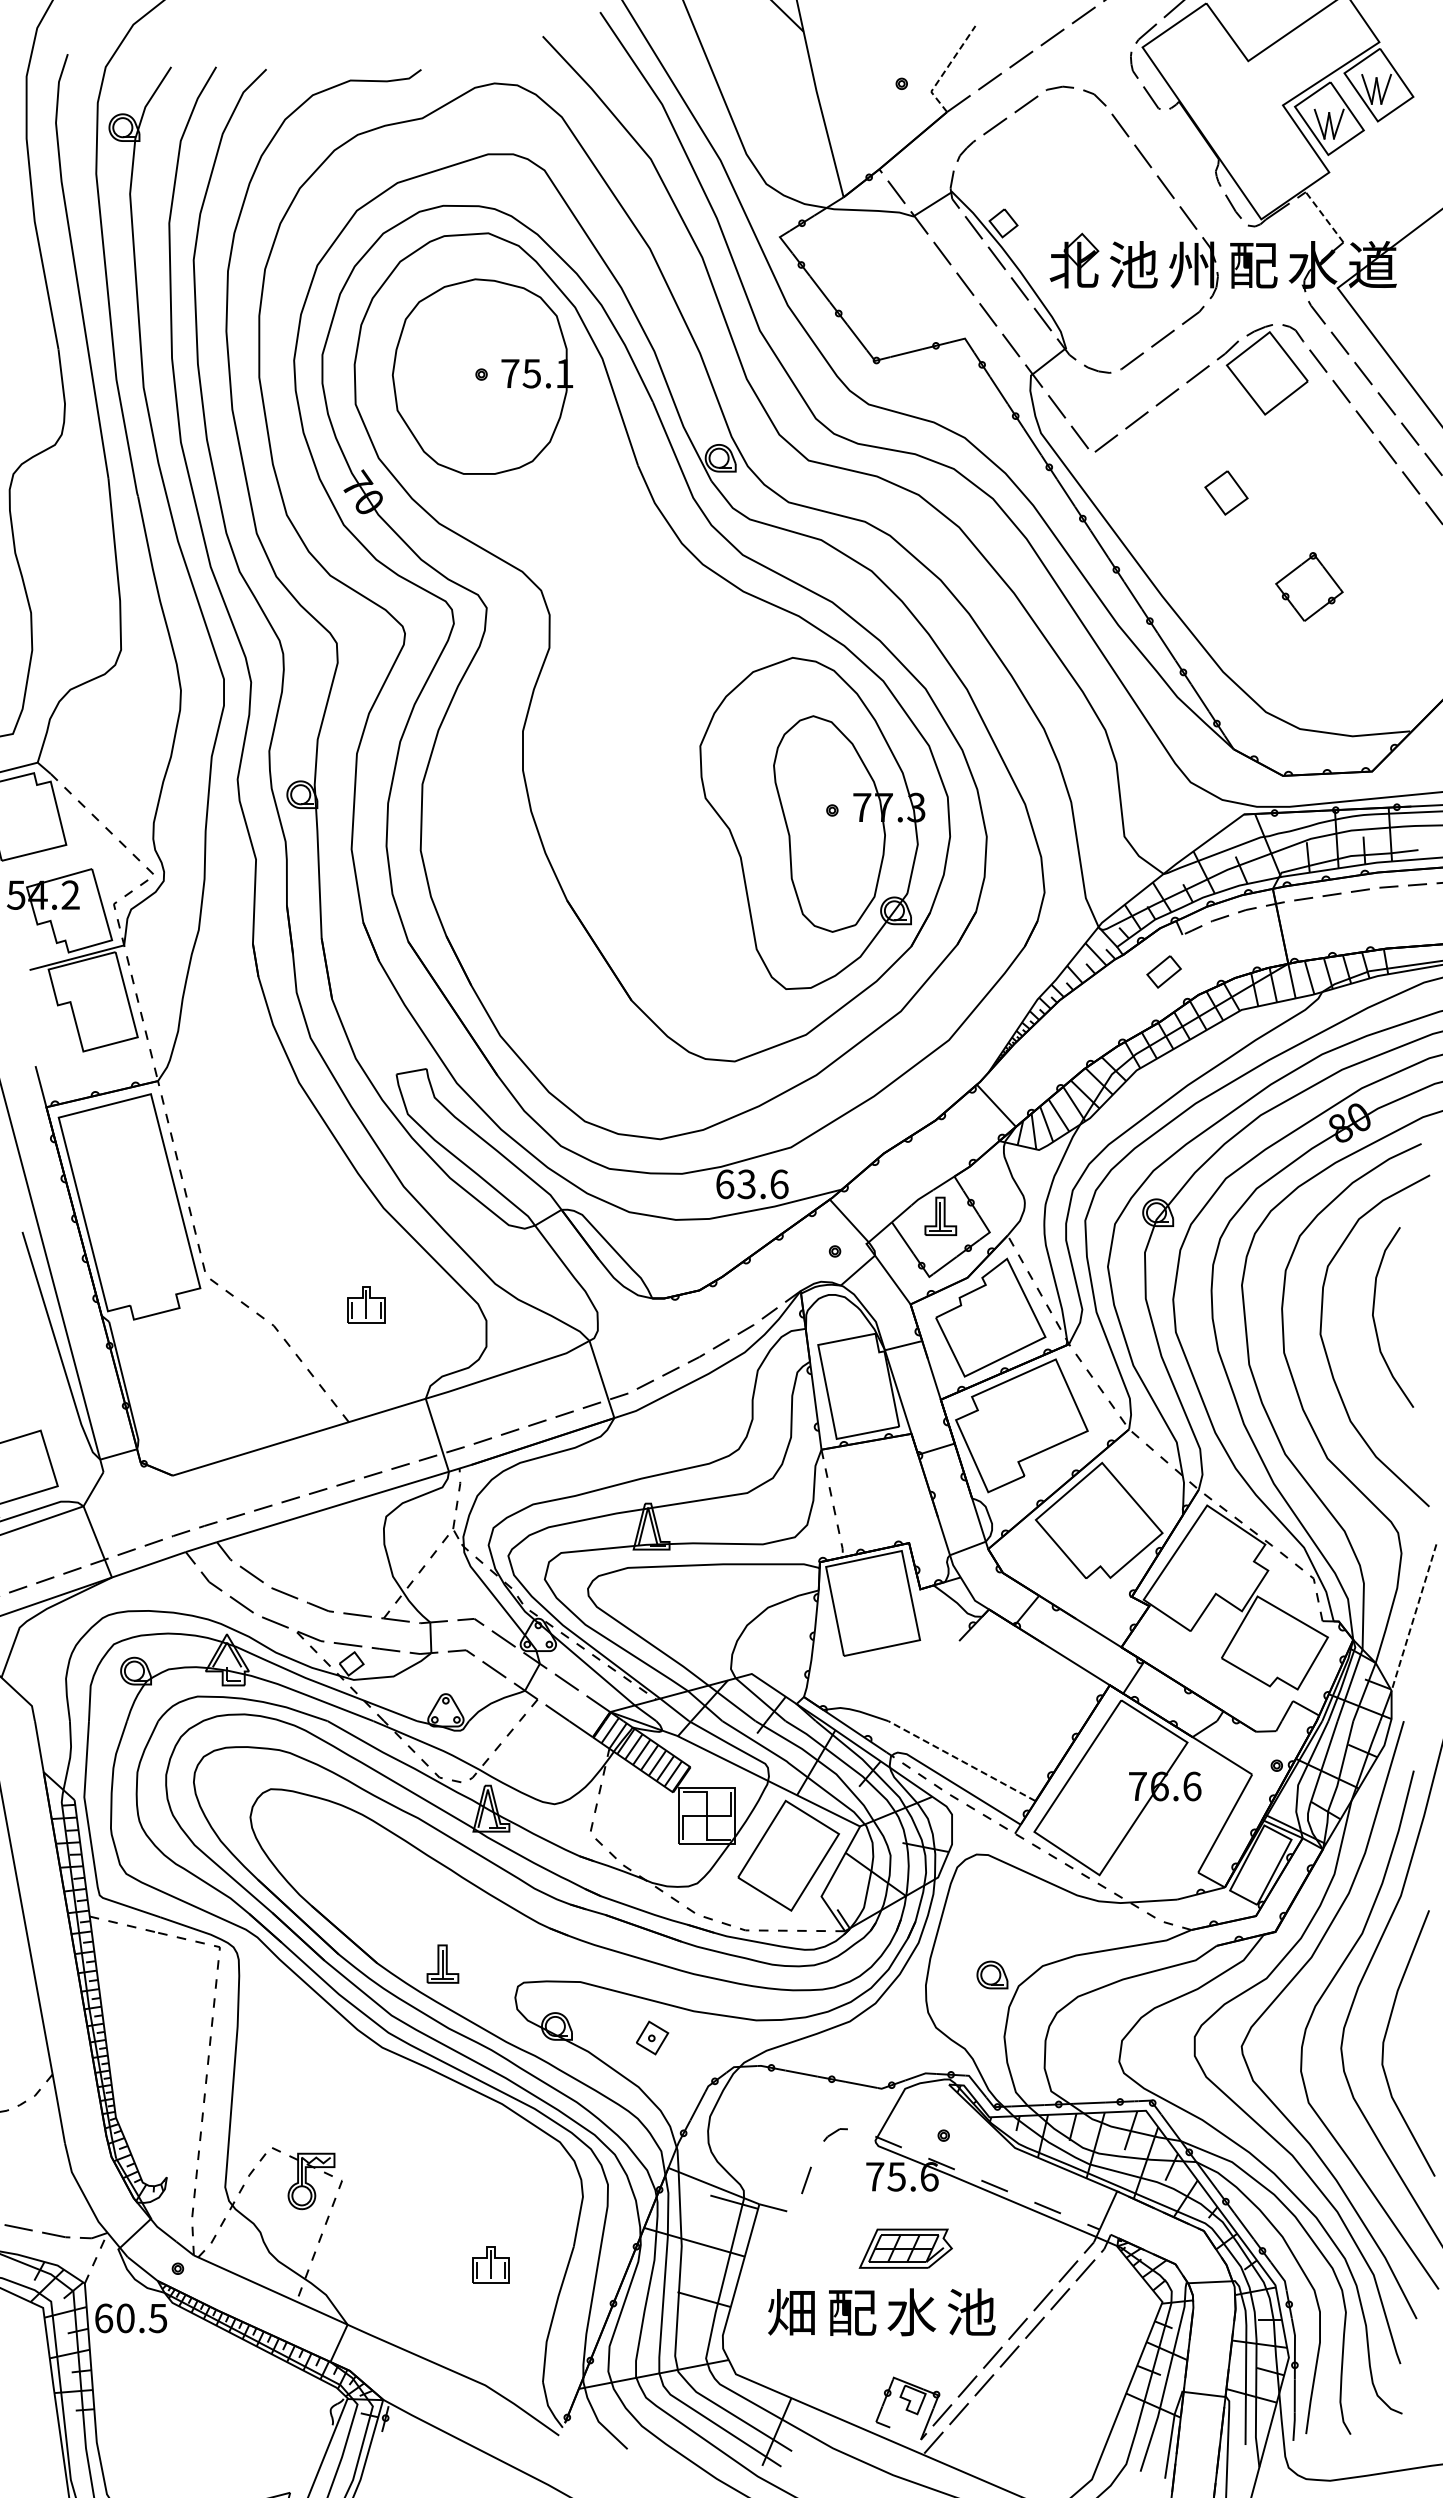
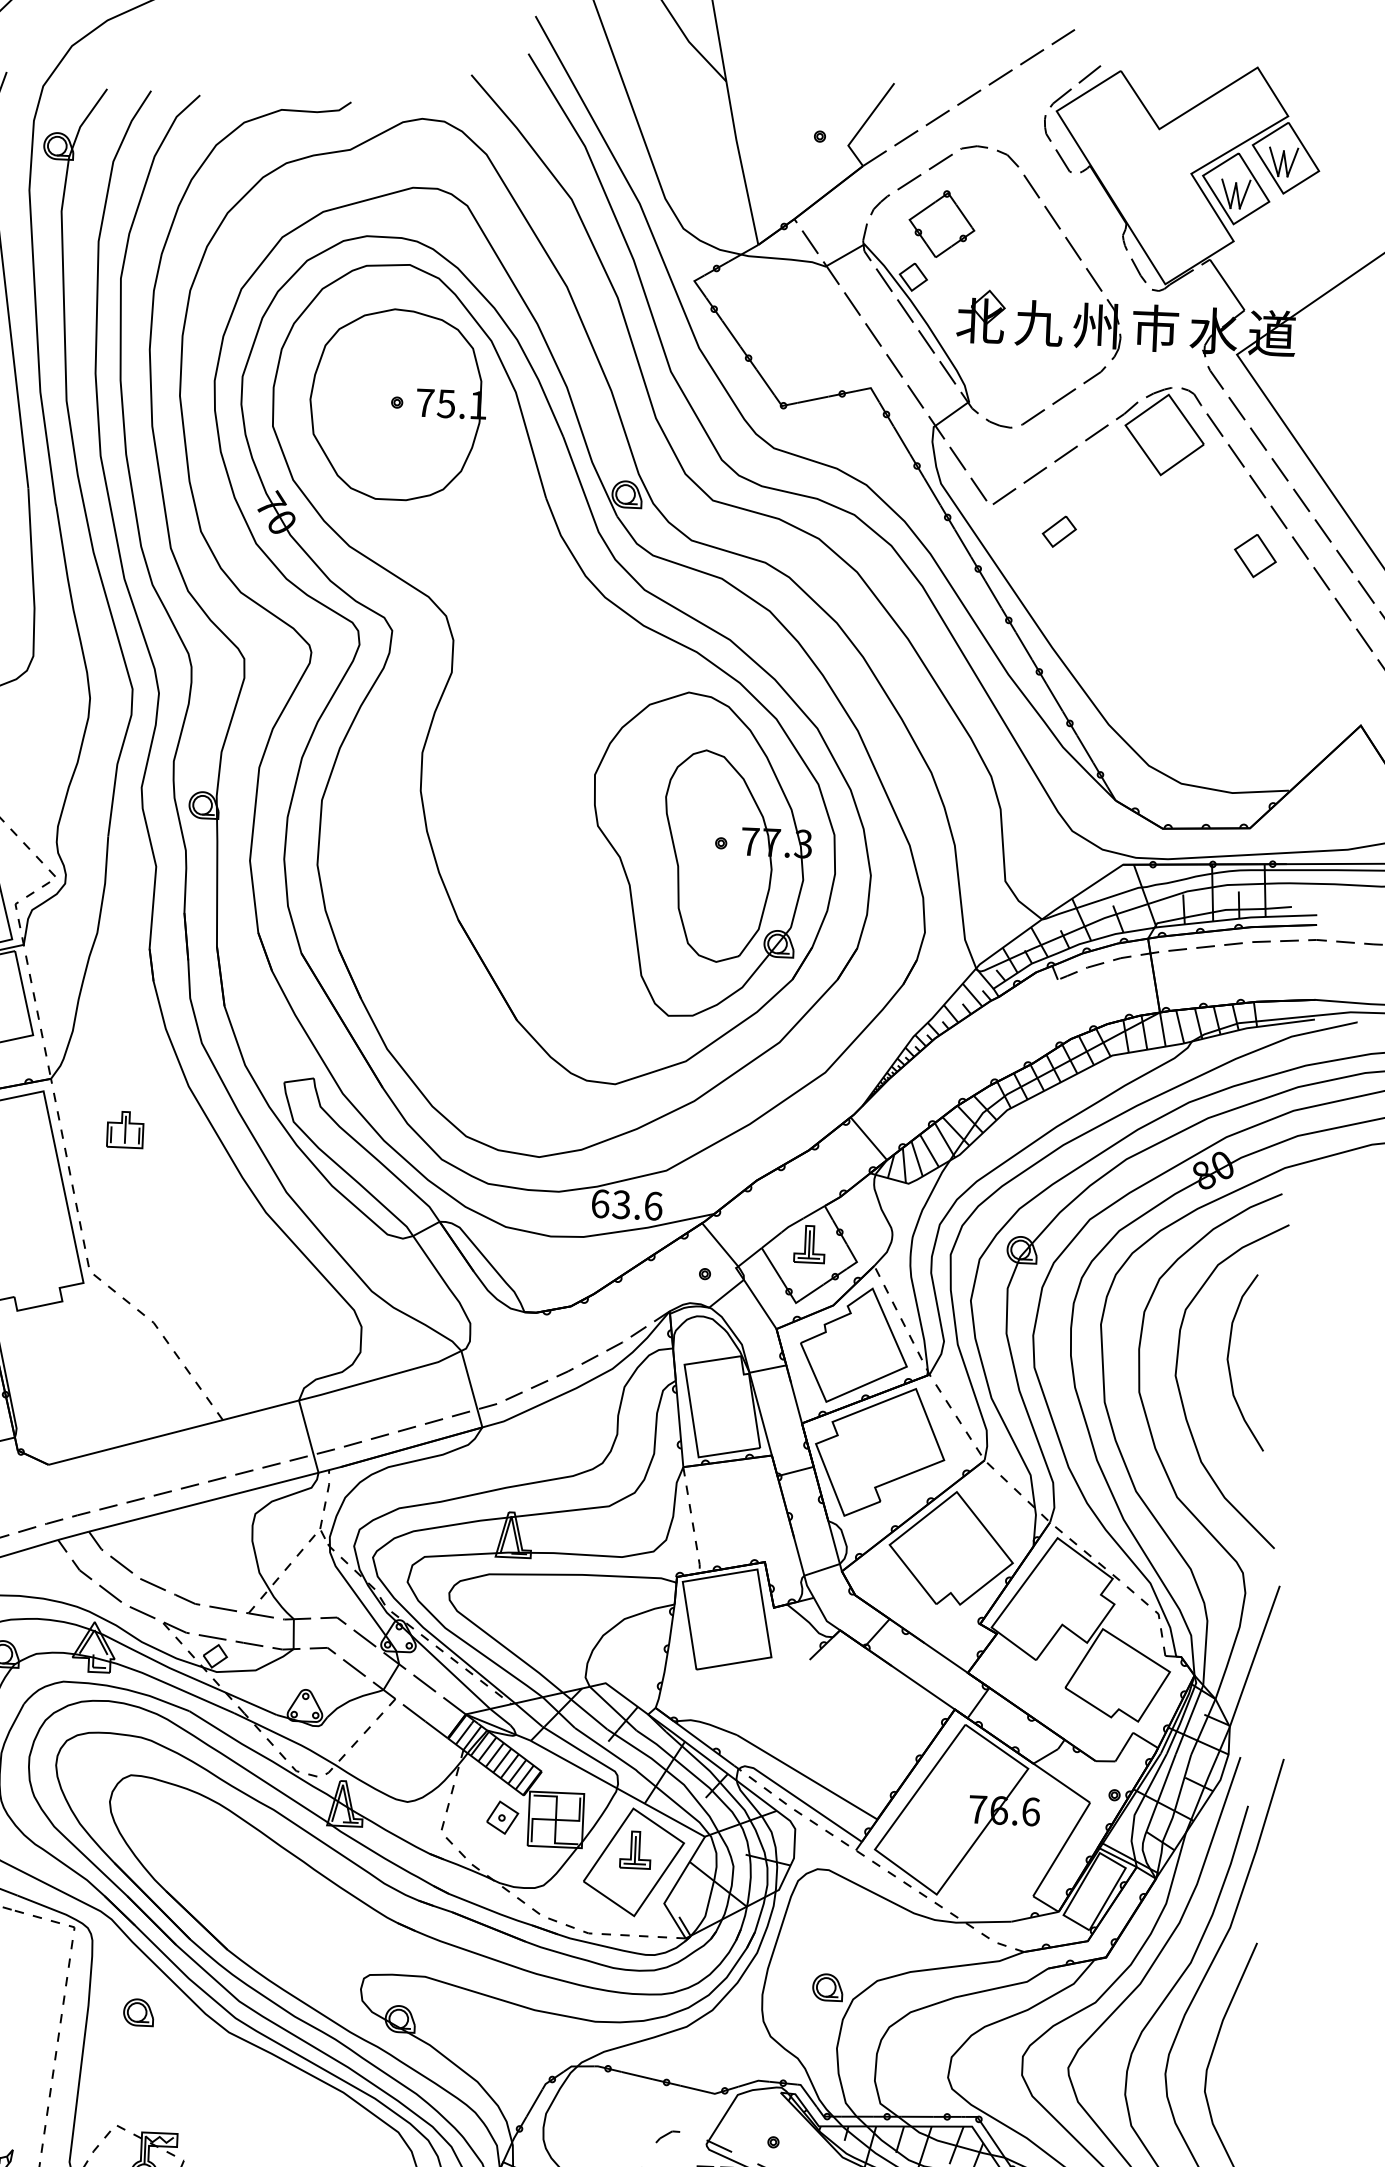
line: (946, 69) -> (864, 124), dashed -> solid
line: (1324, 216) -> (1227, 284), dashed -> solid
text: (1133, 264) -> (1038, 322), 池 -> 九
text: (1253, 264) -> (1155, 328), 配 -> 市
part: (1226, 492) -> (1255, 555), moved
part: (1309, 586) -> (942, 223), moved
part: (1163, 971) -> (1058, 531), moved
part: (366, 1304) -> (125, 1129), moved
line: (1414, 1617) -> (1255, 1656), dashed -> solid
line: (961, 1761) -> (806, 1777), dashed -> solid
part: (442, 1963) -> (635, 1849), moved
part: (289, 2031) -> (138, 2012), added
part: (652, 2037) -> (502, 1817), moved

